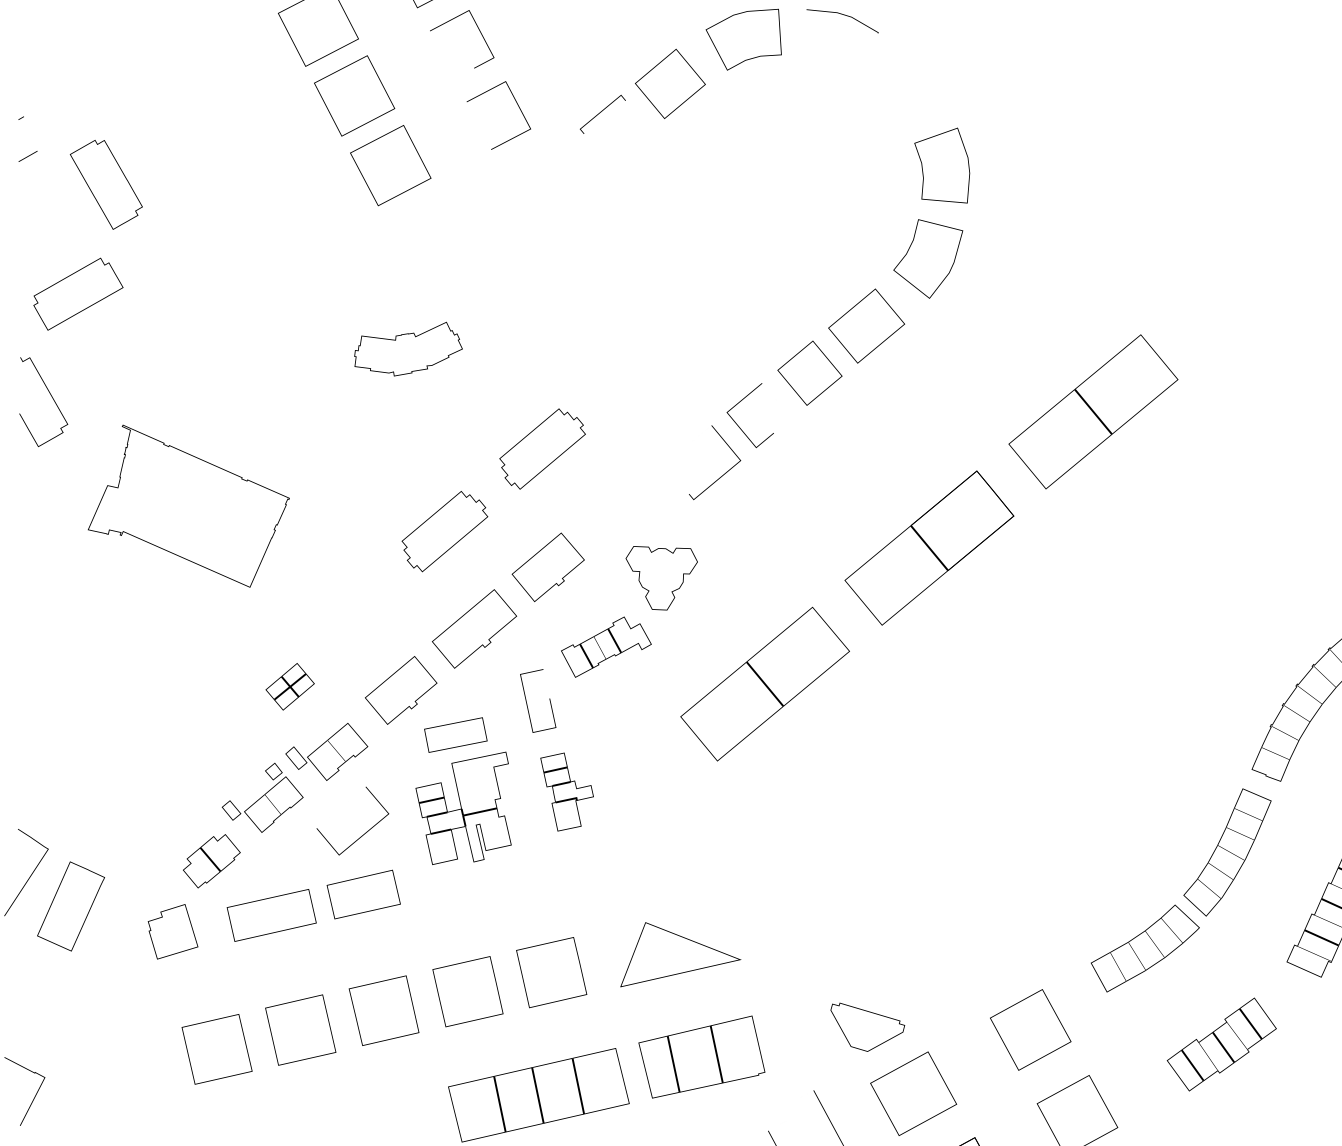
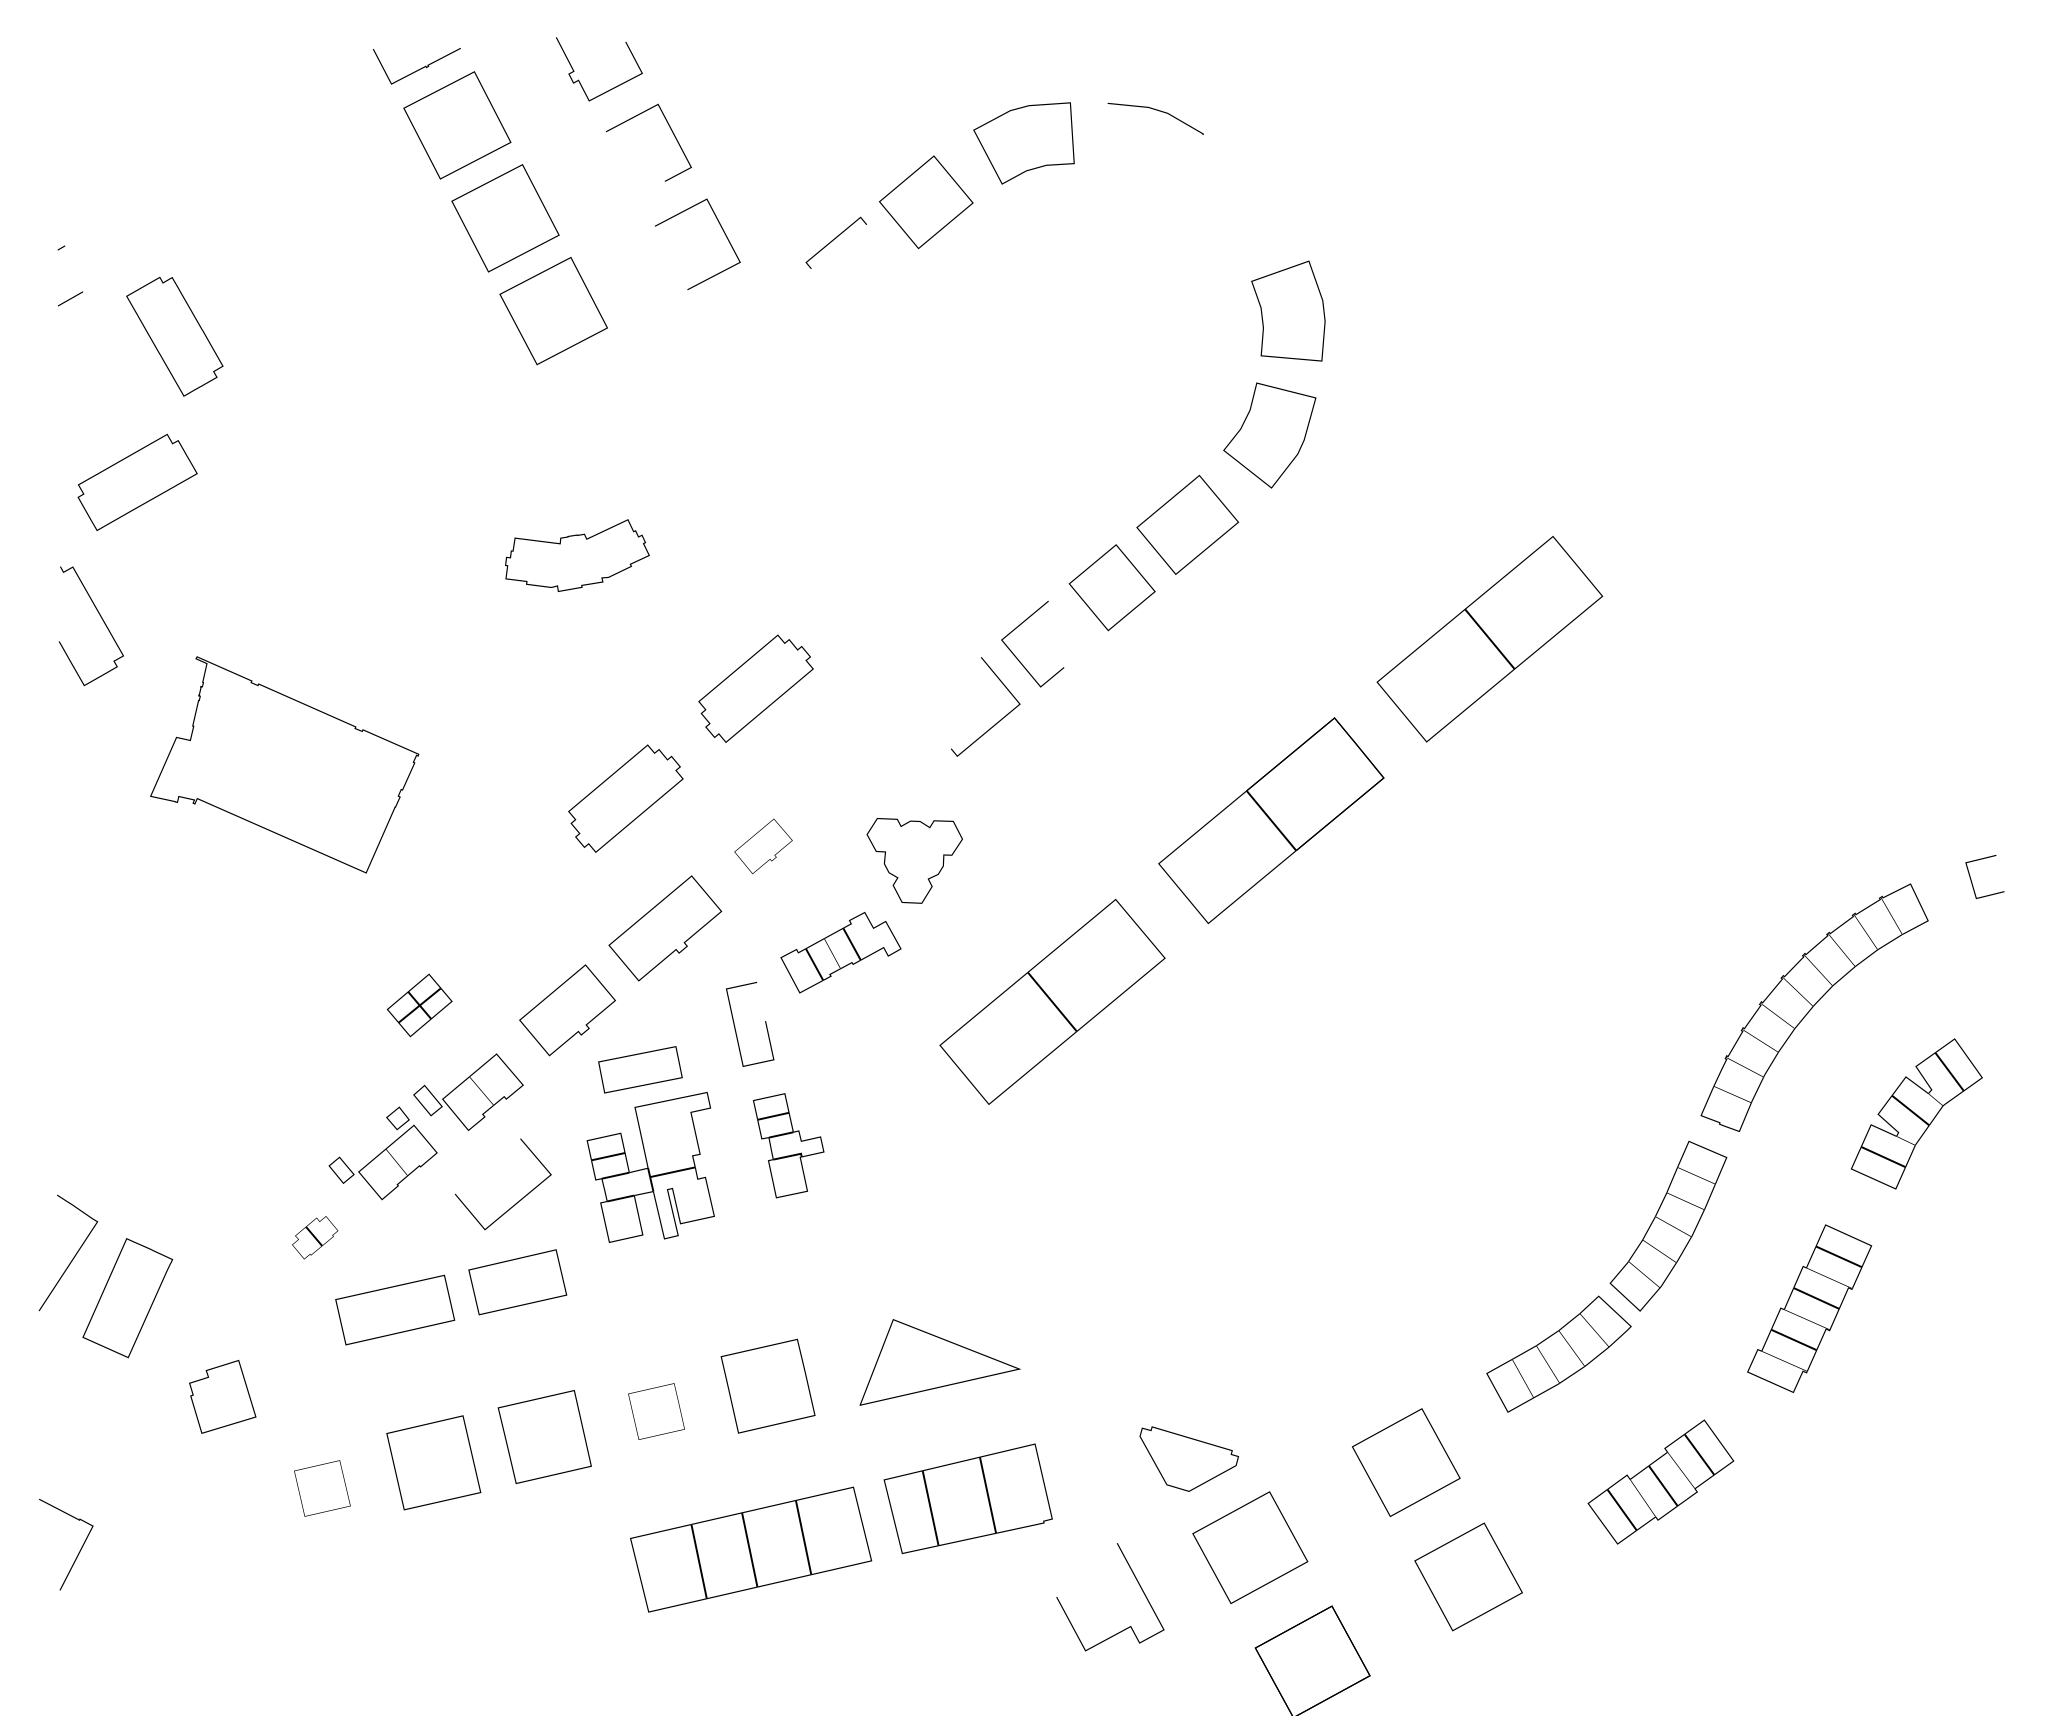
part: (548, 567) -> (763, 846), size x0.6
part: (211, 860) -> (314, 1237), size x0.6
part: (172, 931) -> (222, 1396), moved
part: (467, 991) -> (656, 1411), size x0.6
part: (217, 1049) -> (322, 1488), size x0.6

